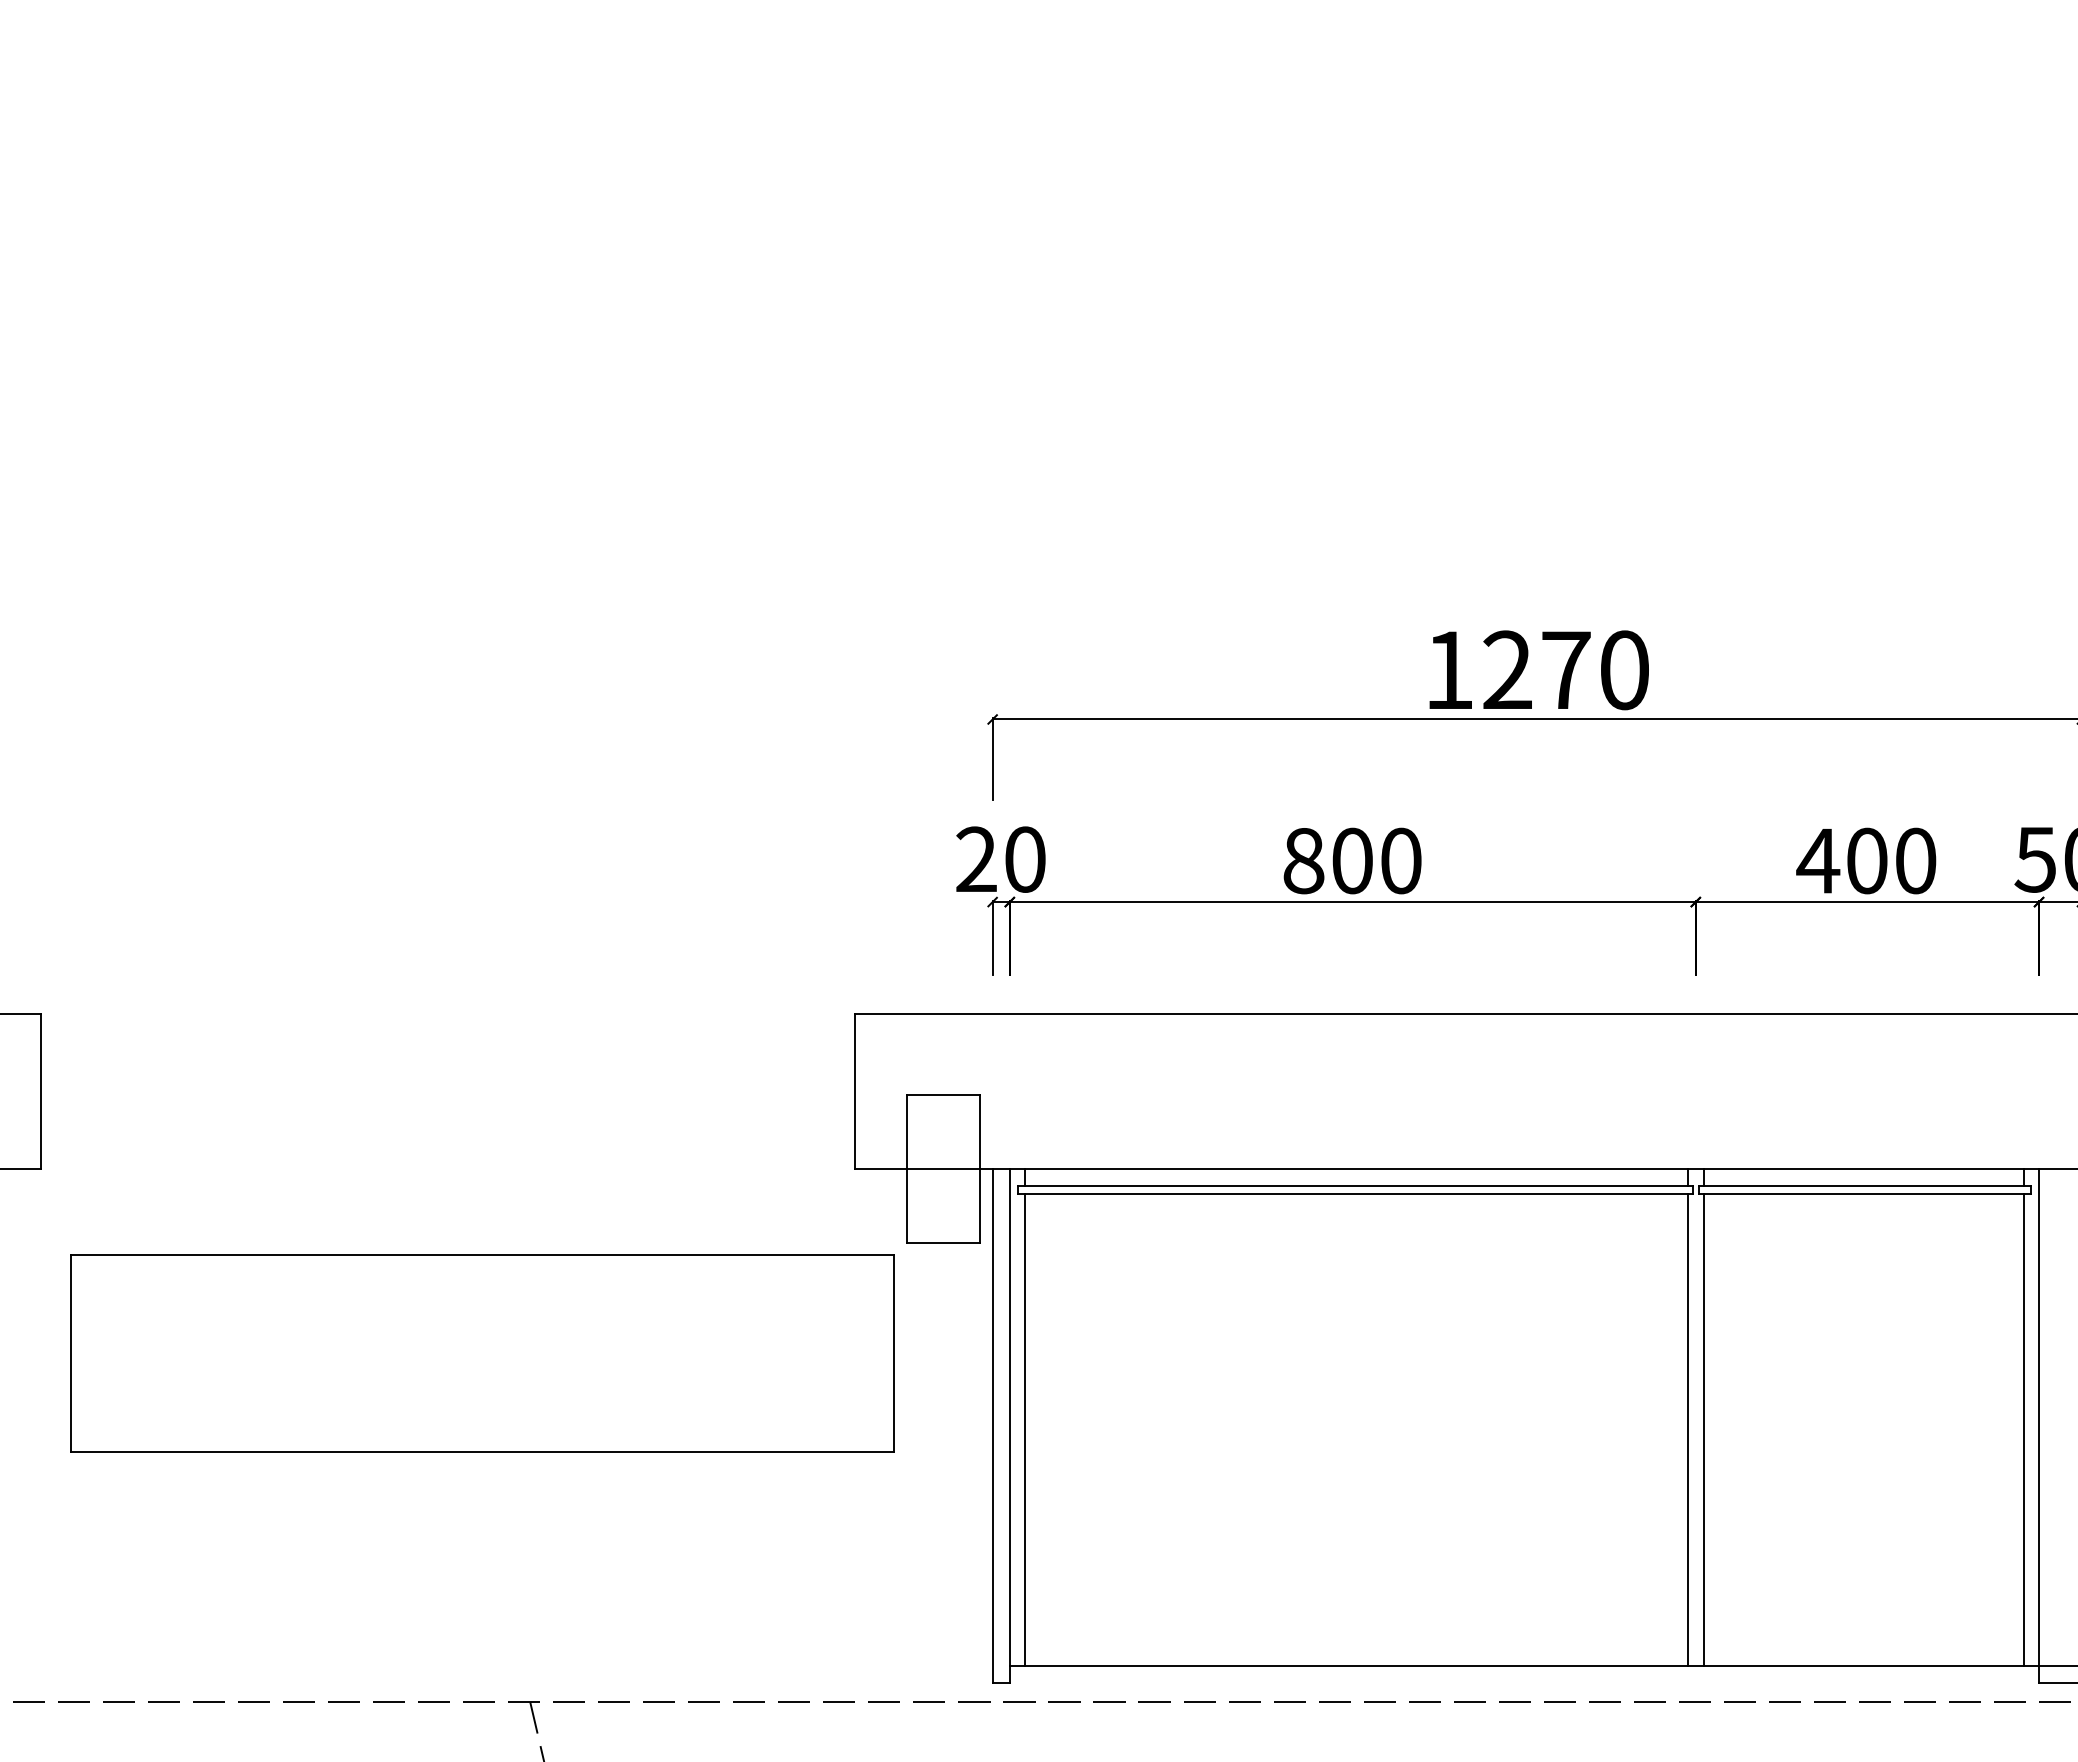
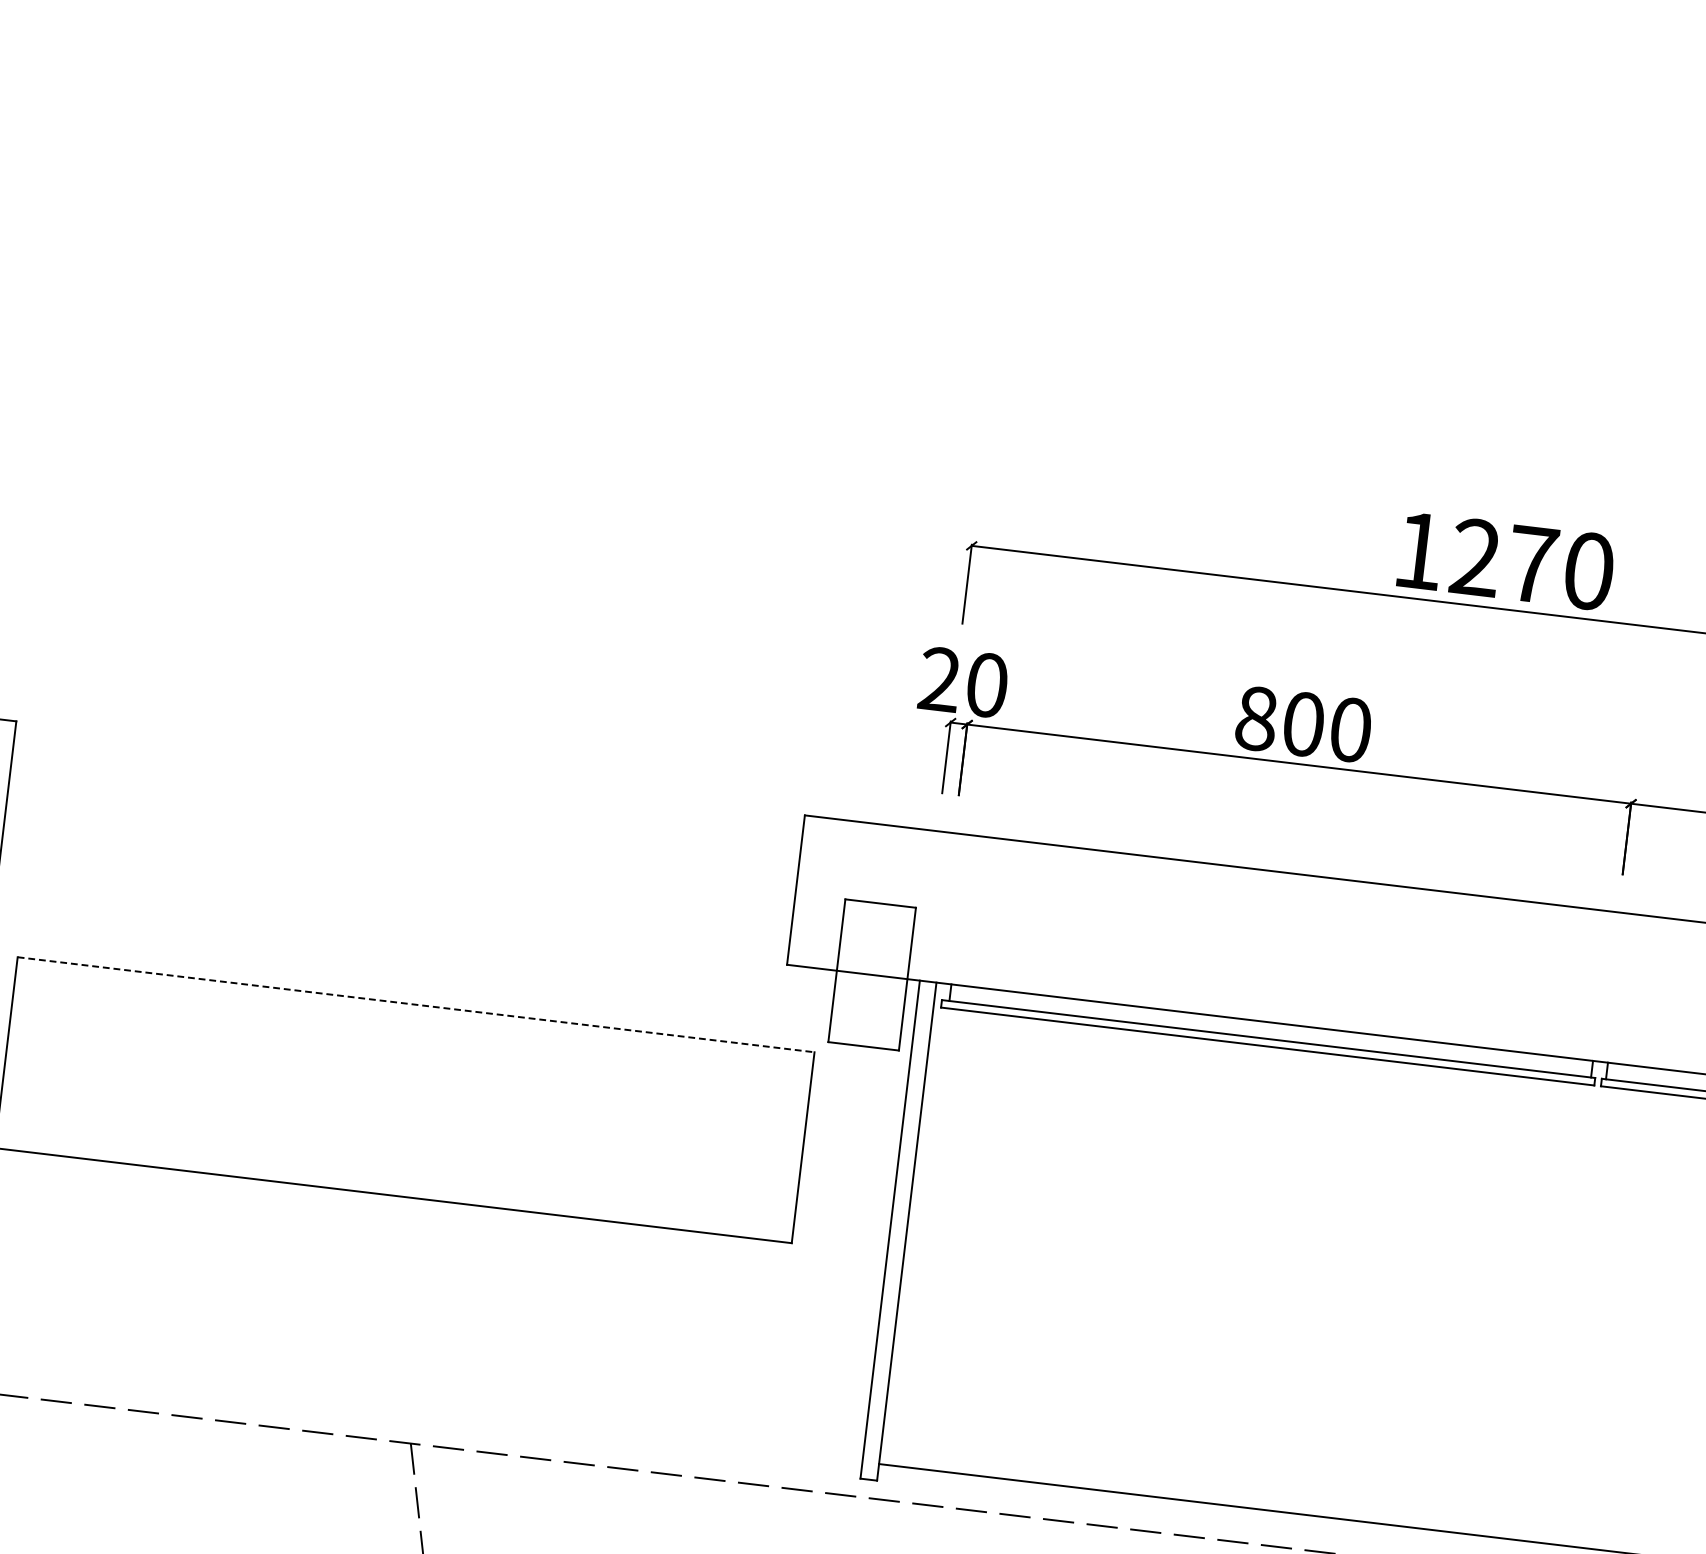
line: (482, 1254) -> (416, 1004), solid -> dashed
line: (1025, 1429) -> (921, 1236), removed
line: (1688, 1429) -> (1563, 1313), removed
line: (1703, 1429) -> (1577, 1315), removed

